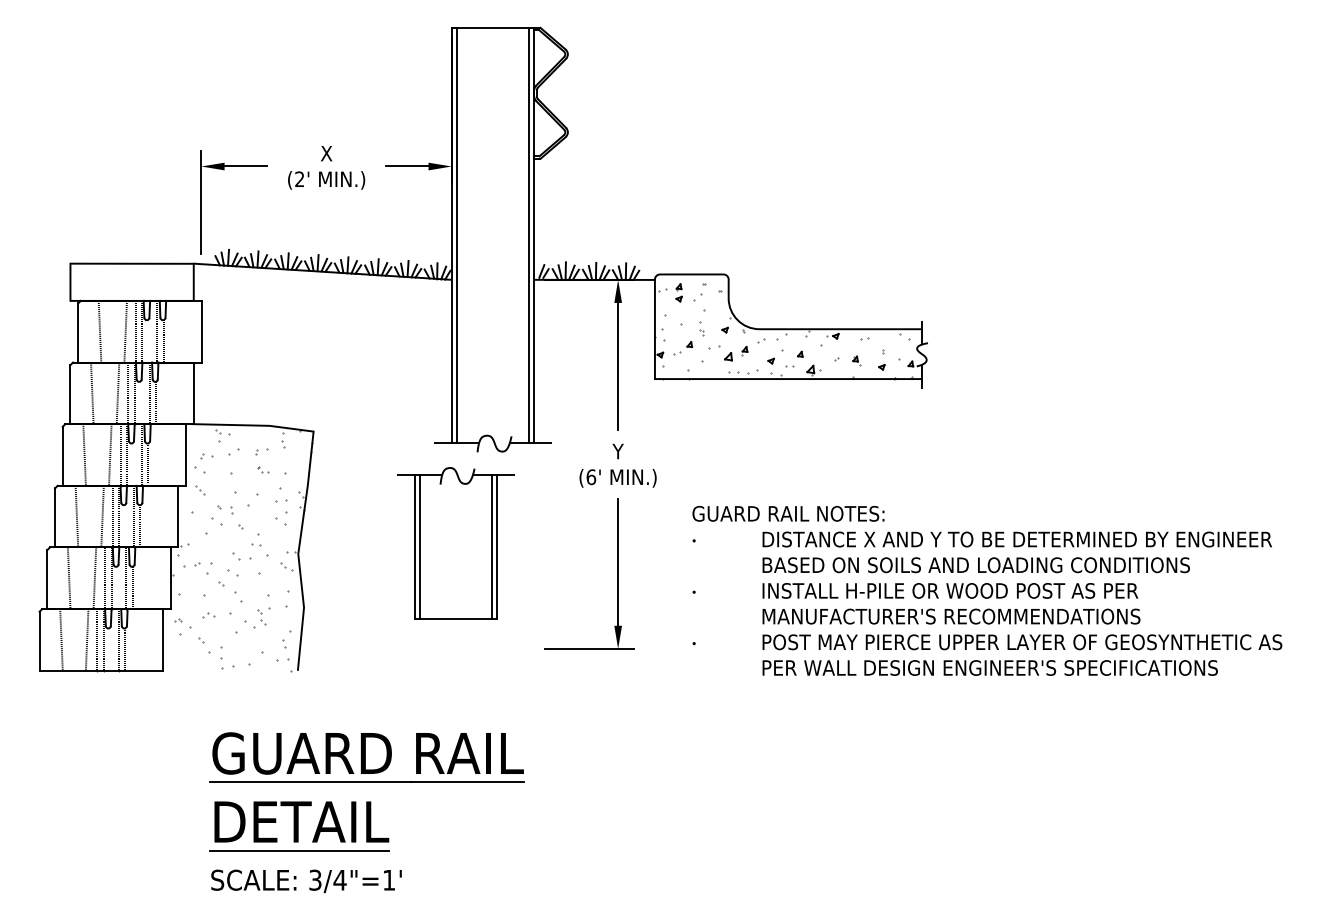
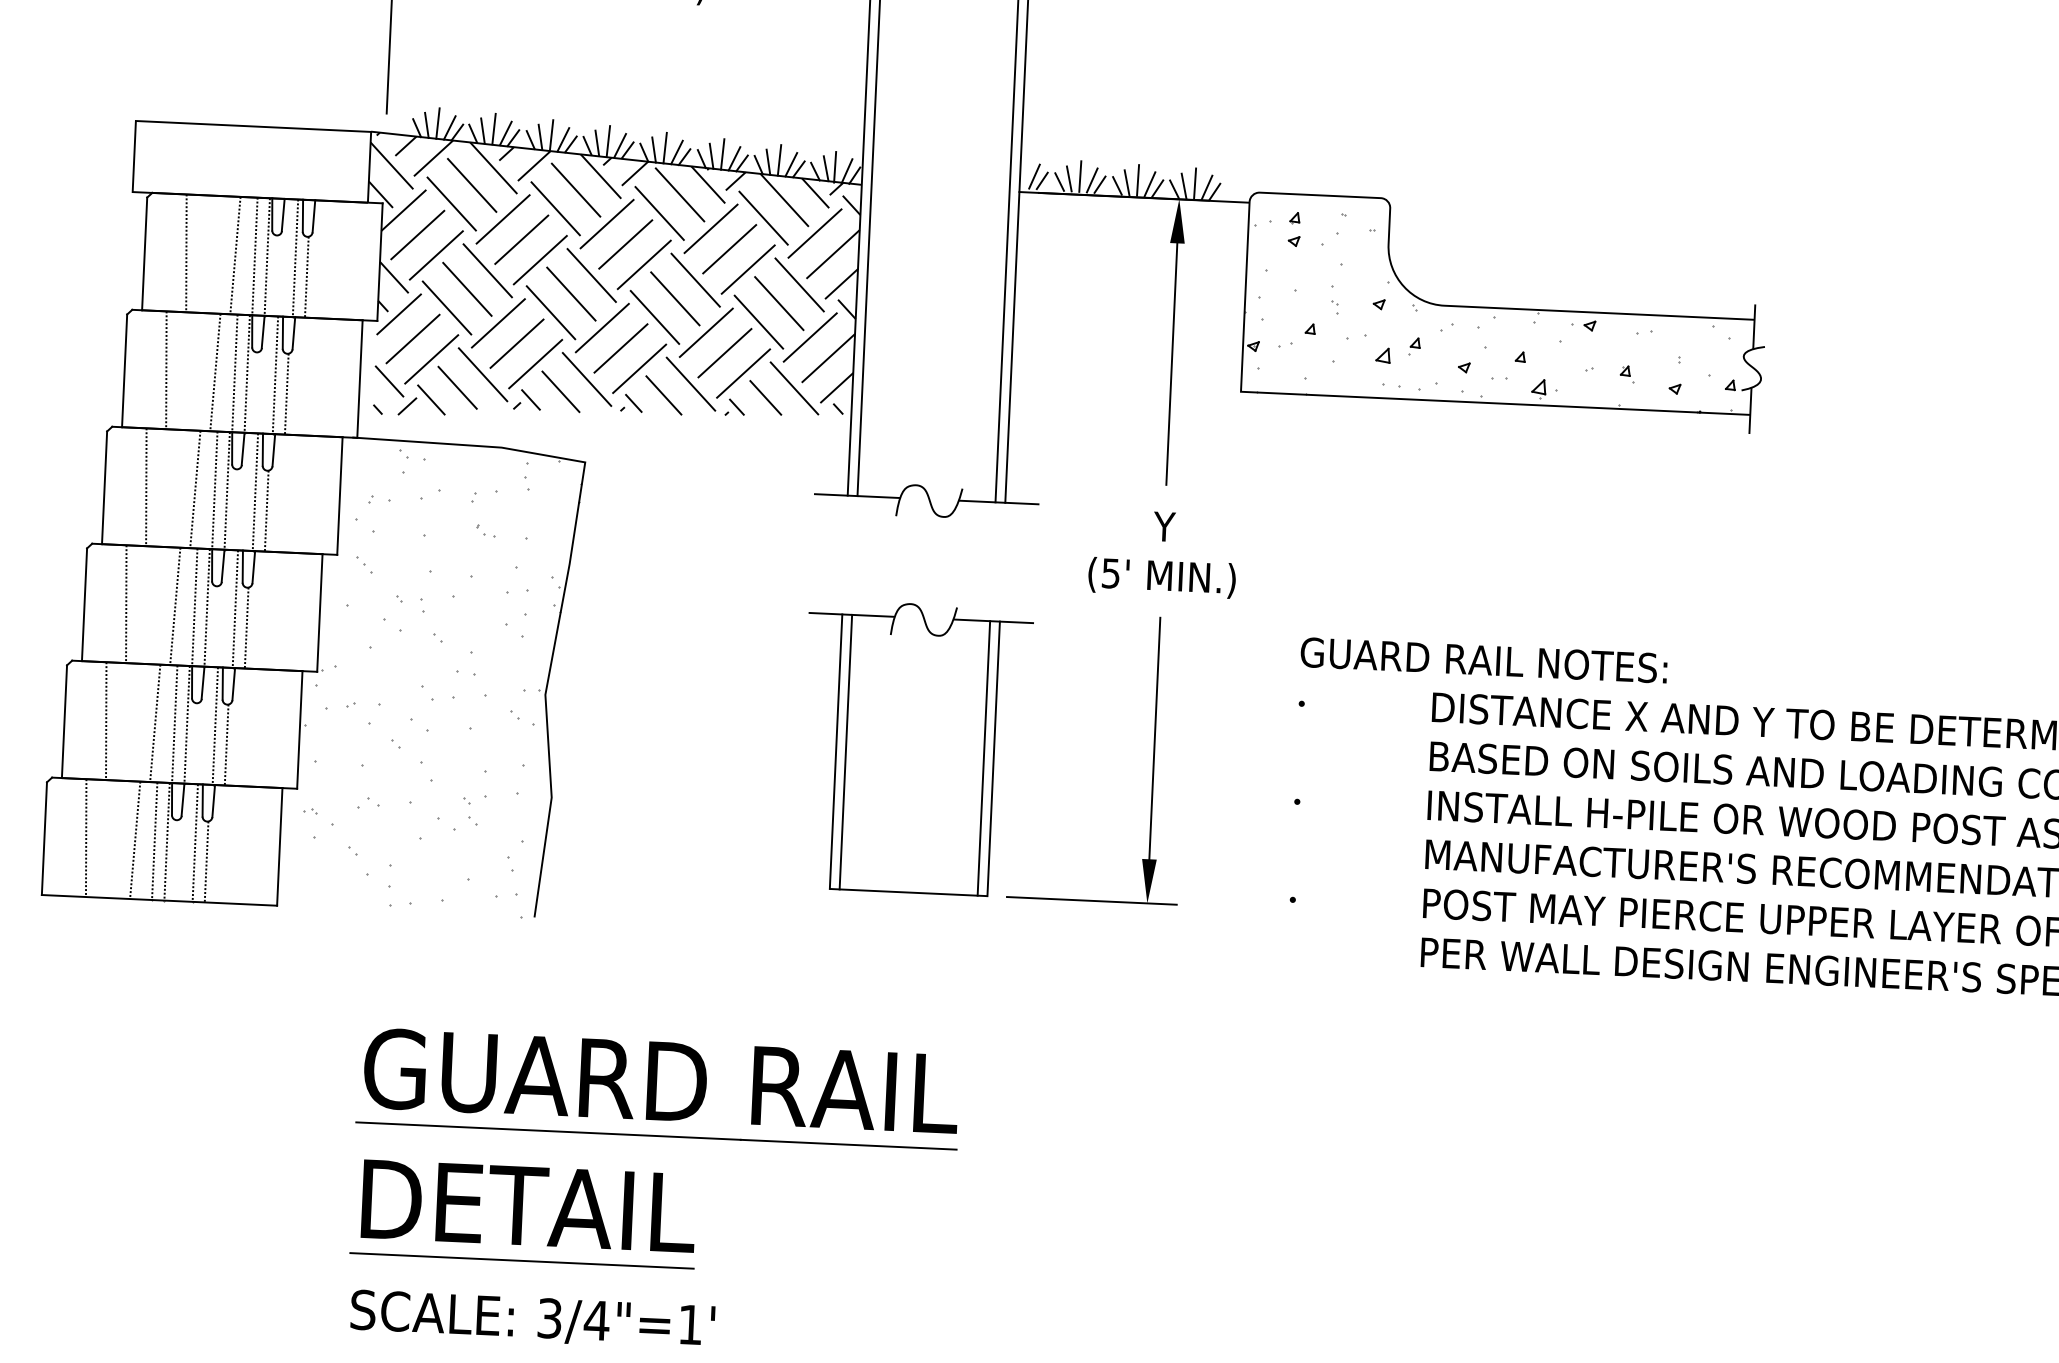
hatch: (322, 337) -> (610, 283), added
text: (591, 477) -> (1111, 574), (6' -> (5'
part: (455, 543) -> (914, 748), moved

